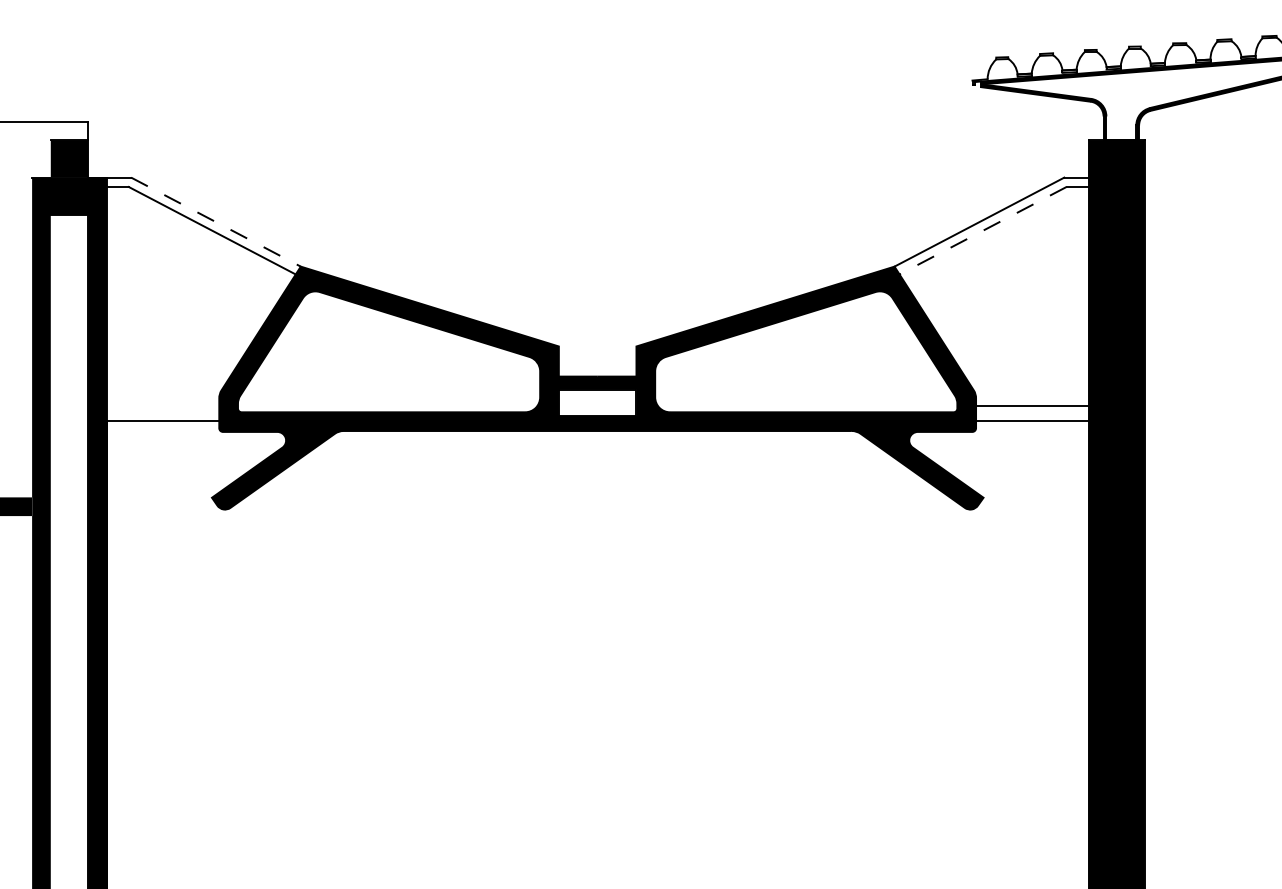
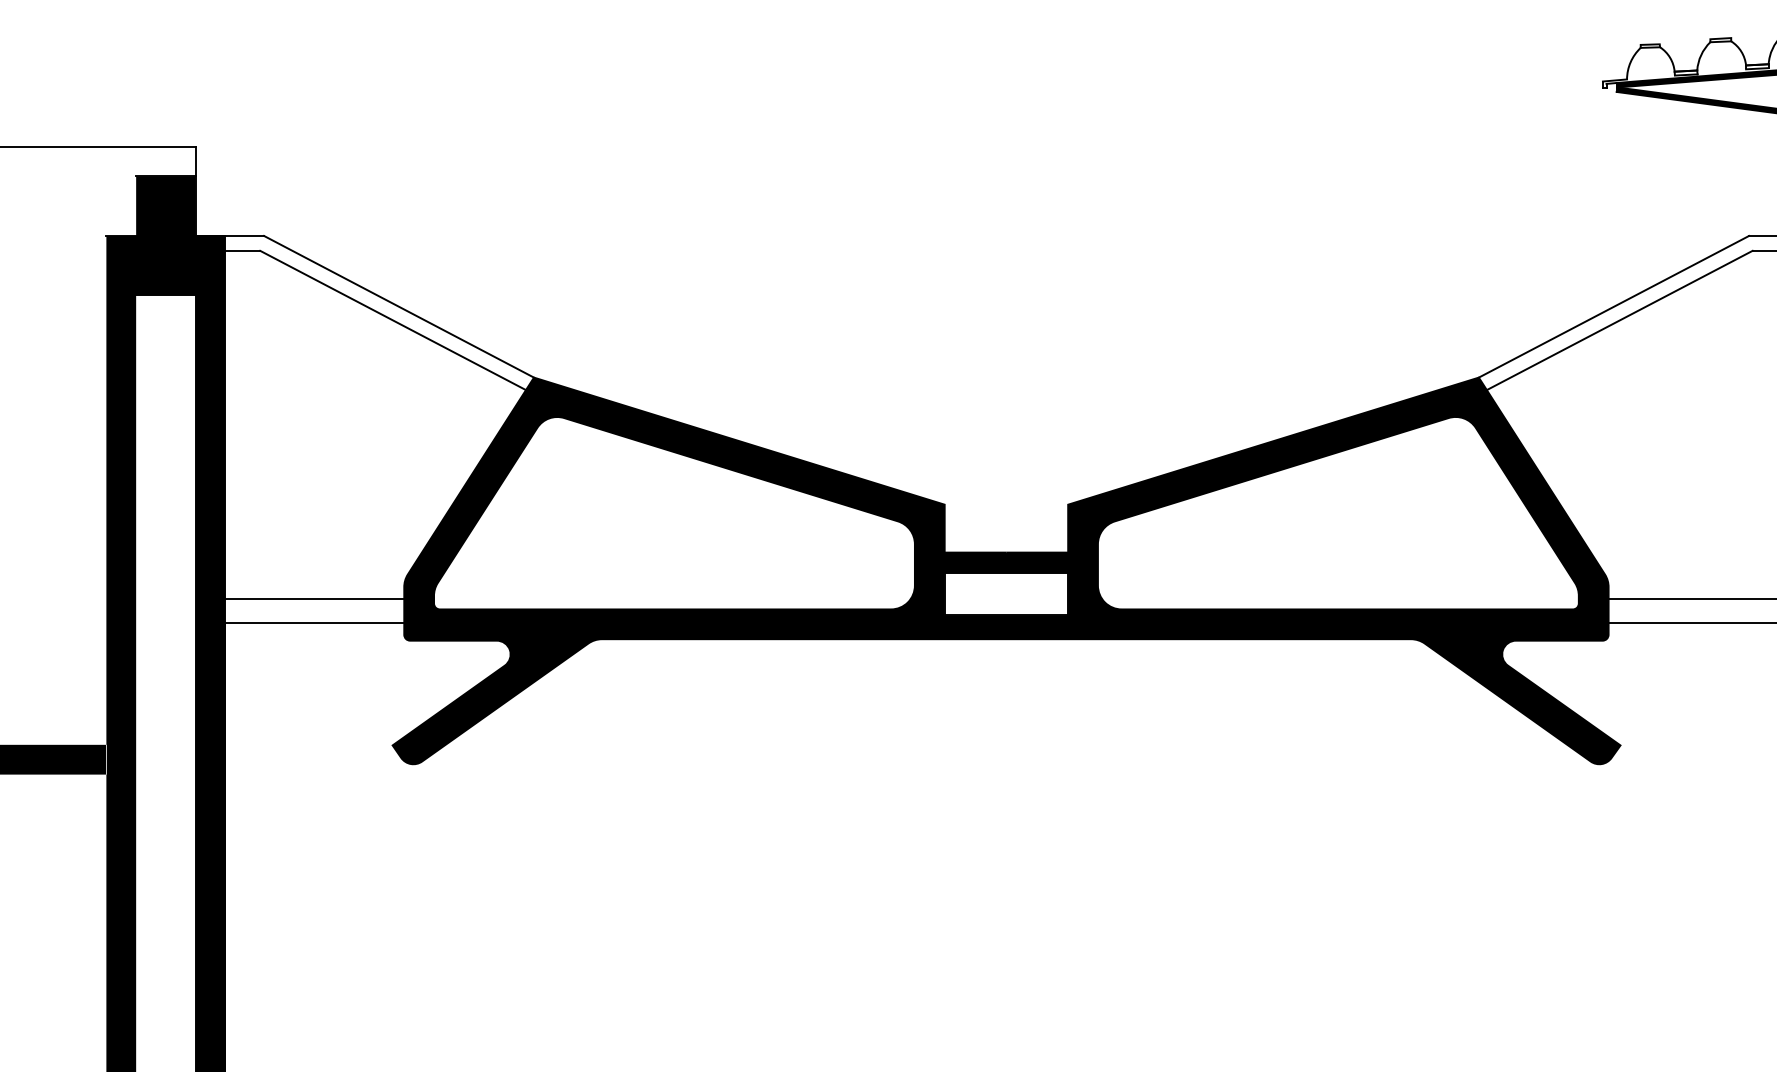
line: (216, 222) -> (399, 307), dashed -> solid
line: (982, 230) -> (1618, 320), dashed -> solid
line: (162, 405) -> (313, 598), added

